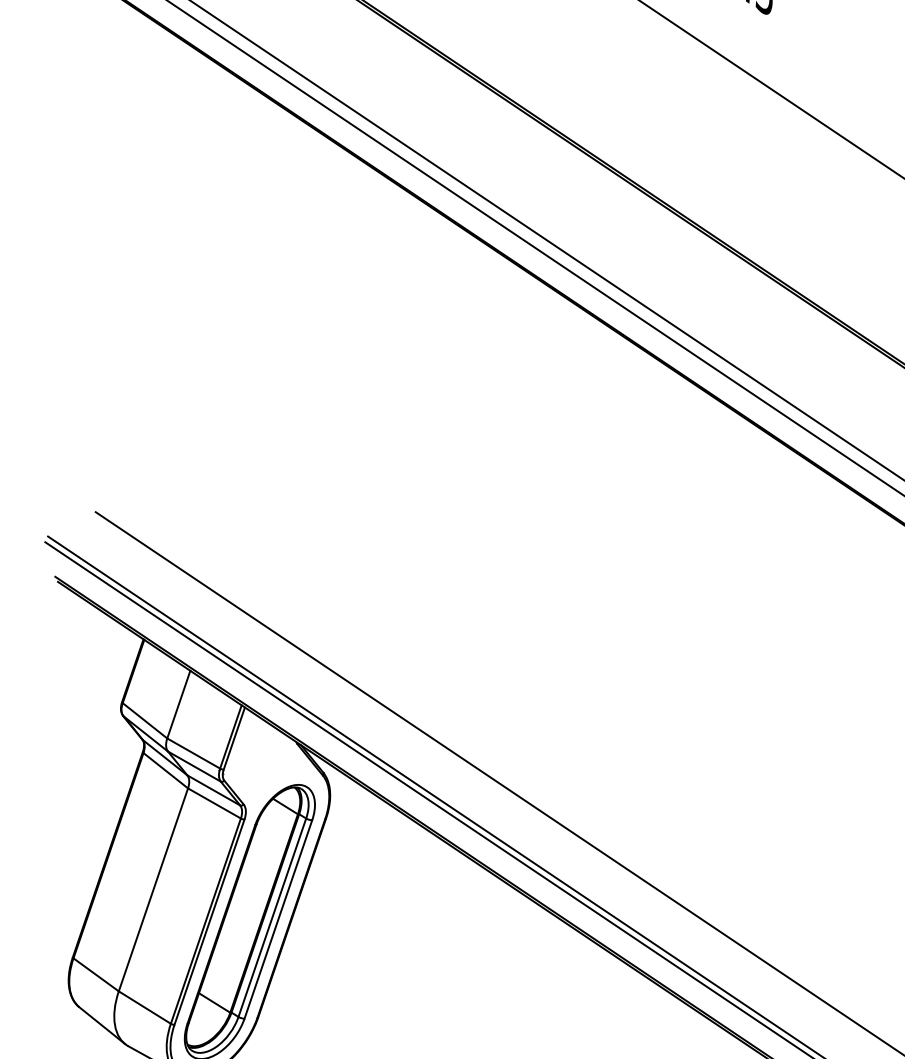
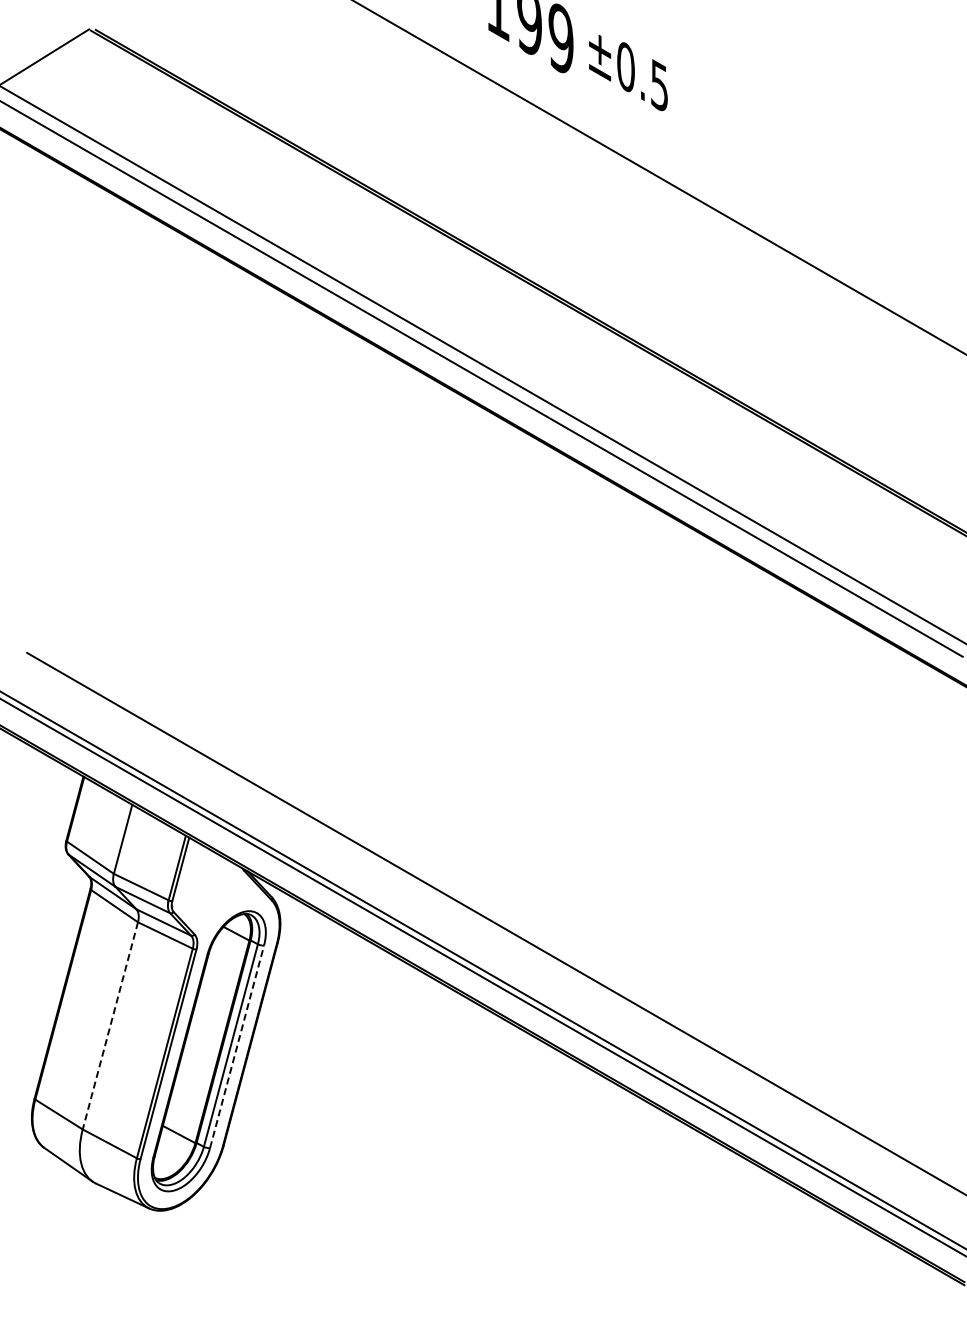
line: (153, 890) -> (110, 1026), solid -> dashed
line: (278, 919) -> (237, 1046), solid -> dashed

